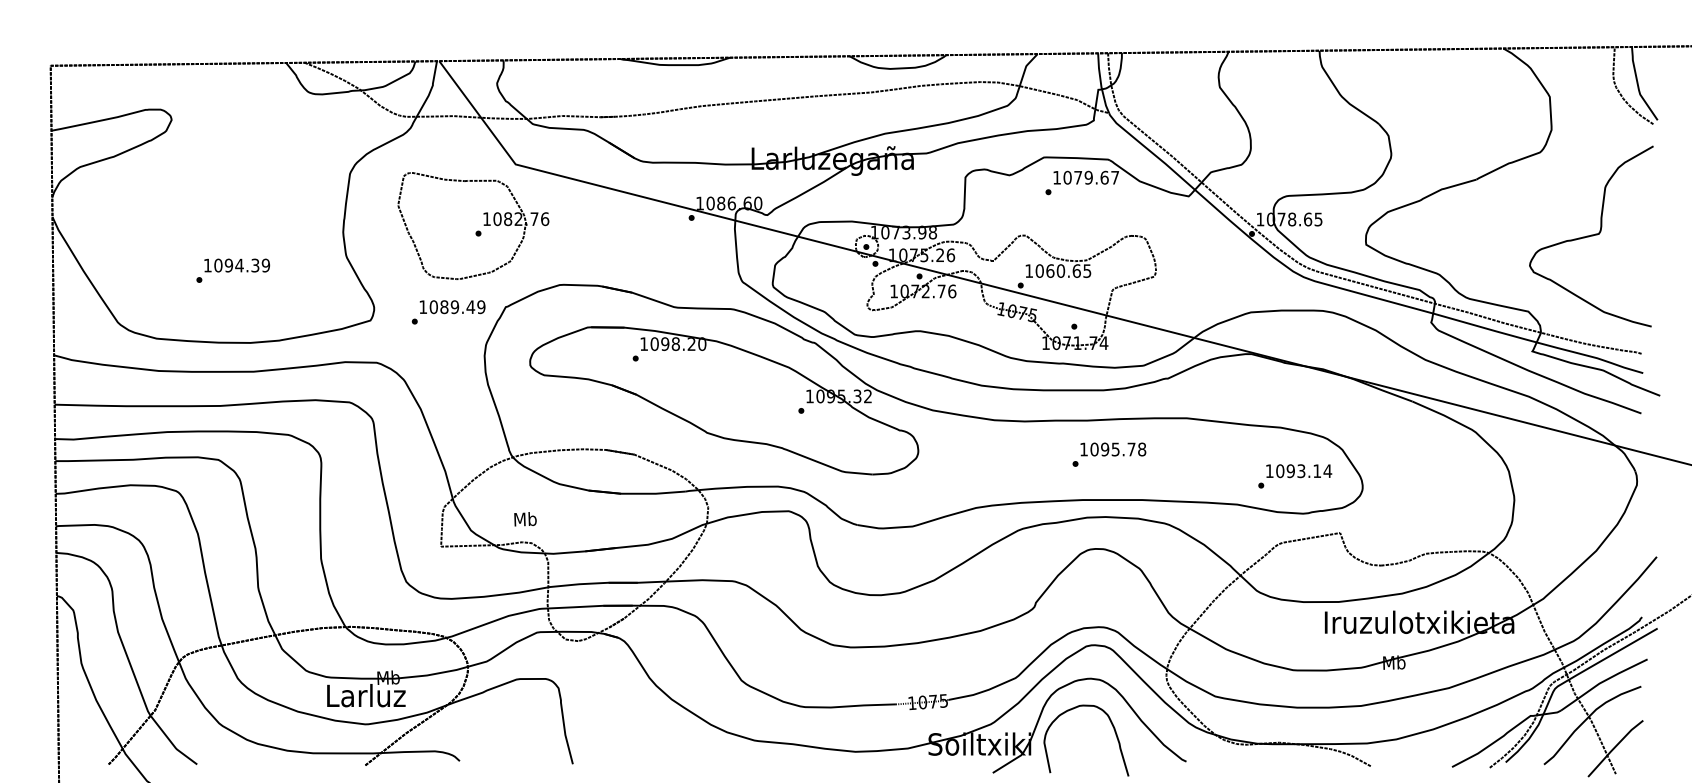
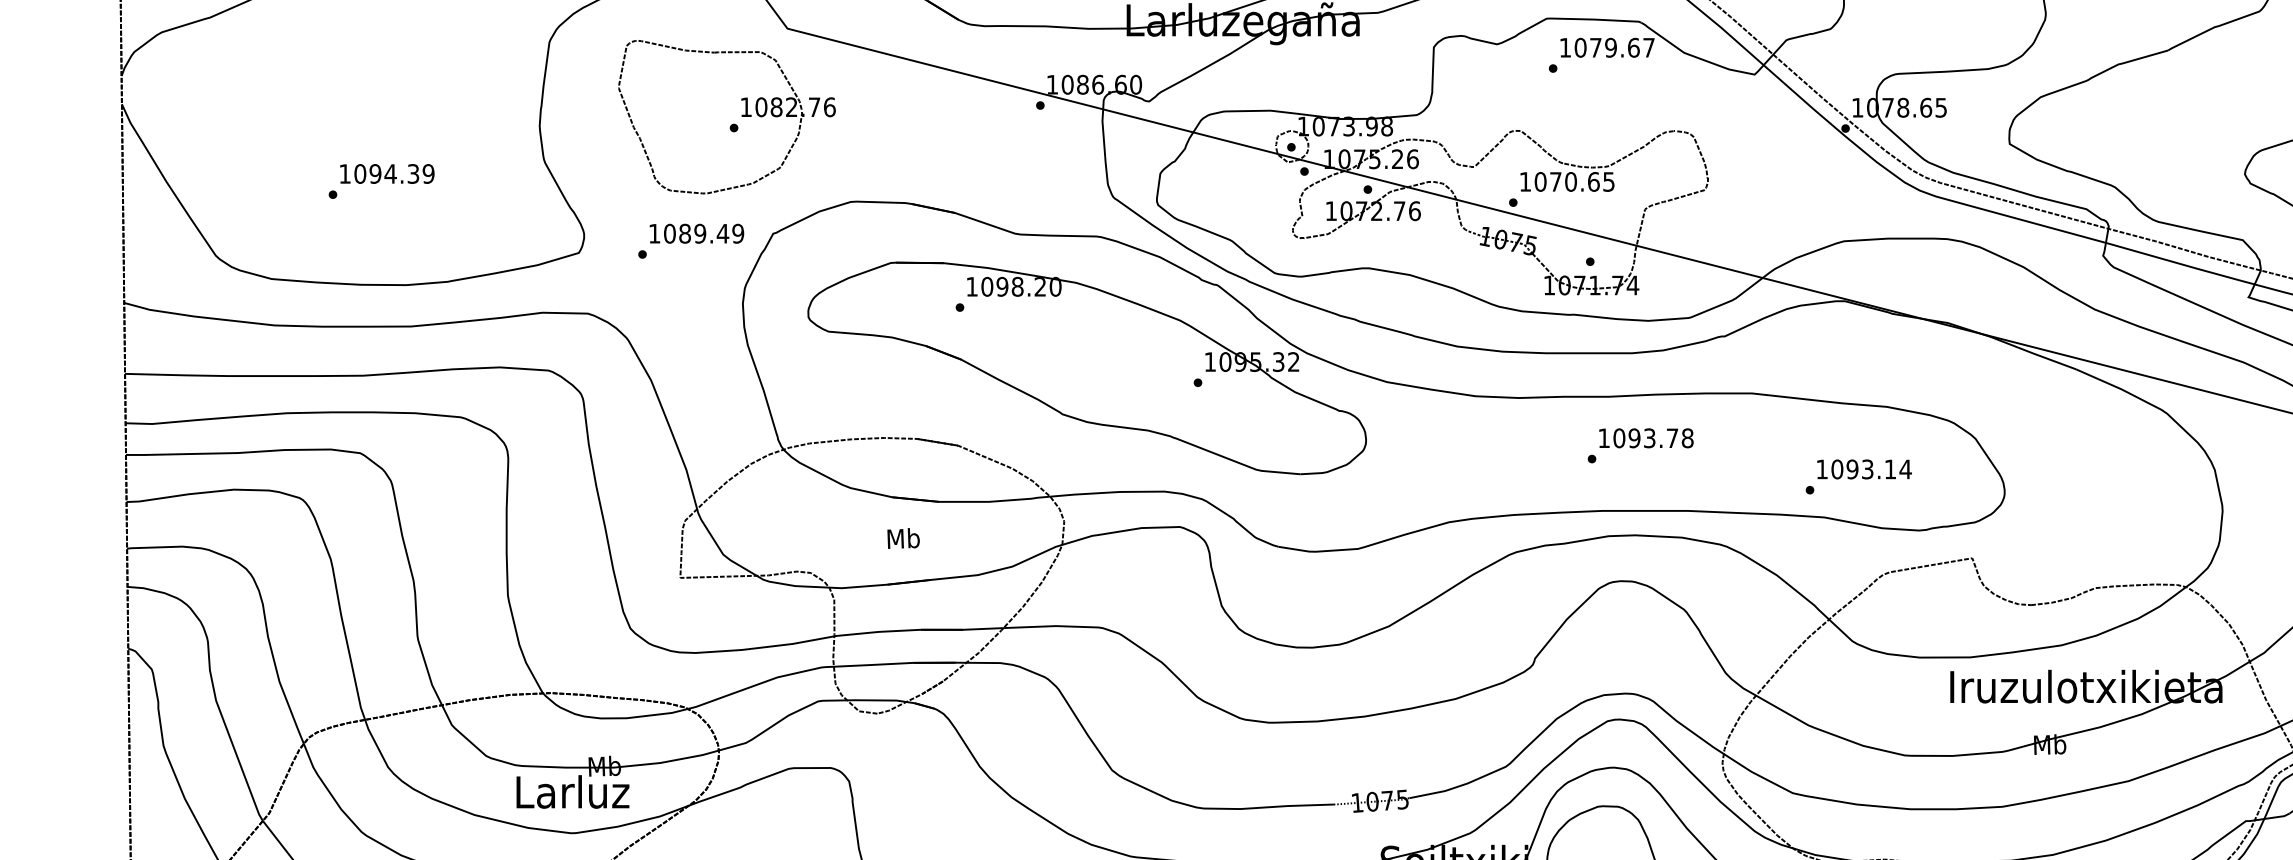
text: (1050, 270) -> (1556, 181), 1060.65 -> 1070.65
text: (1115, 448) -> (1649, 436), 1095.78 -> 1093.78
text: (1295, 476) -> (1859, 477), moved
text: (525, 519) -> (903, 538), moved

